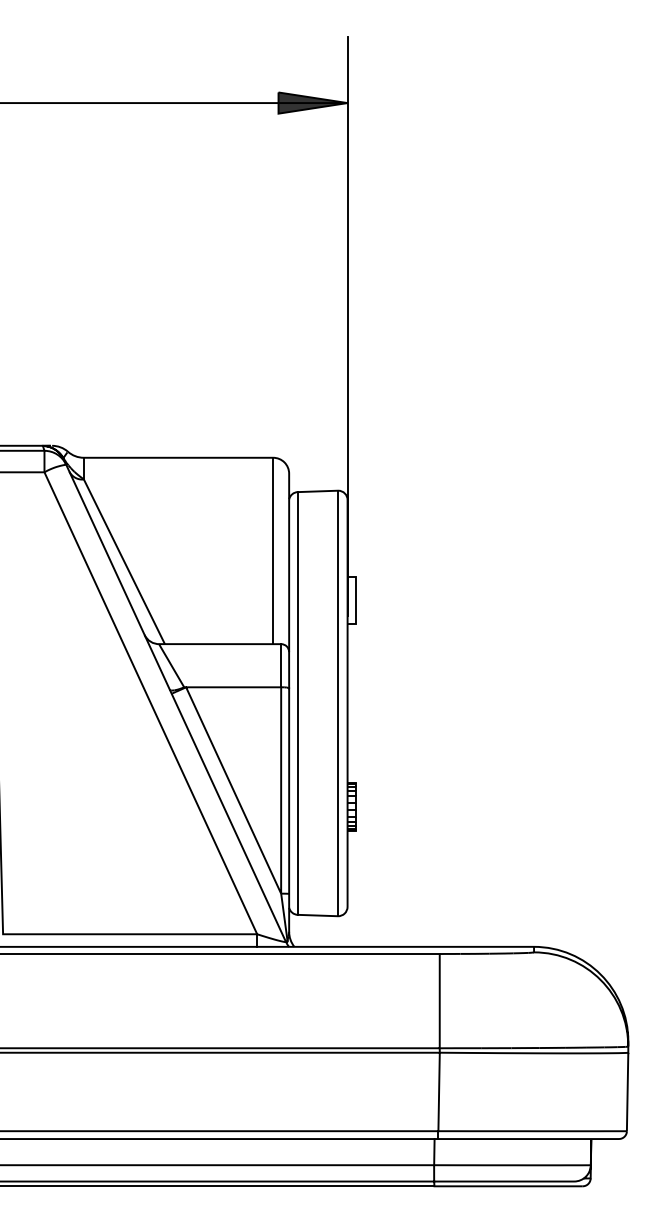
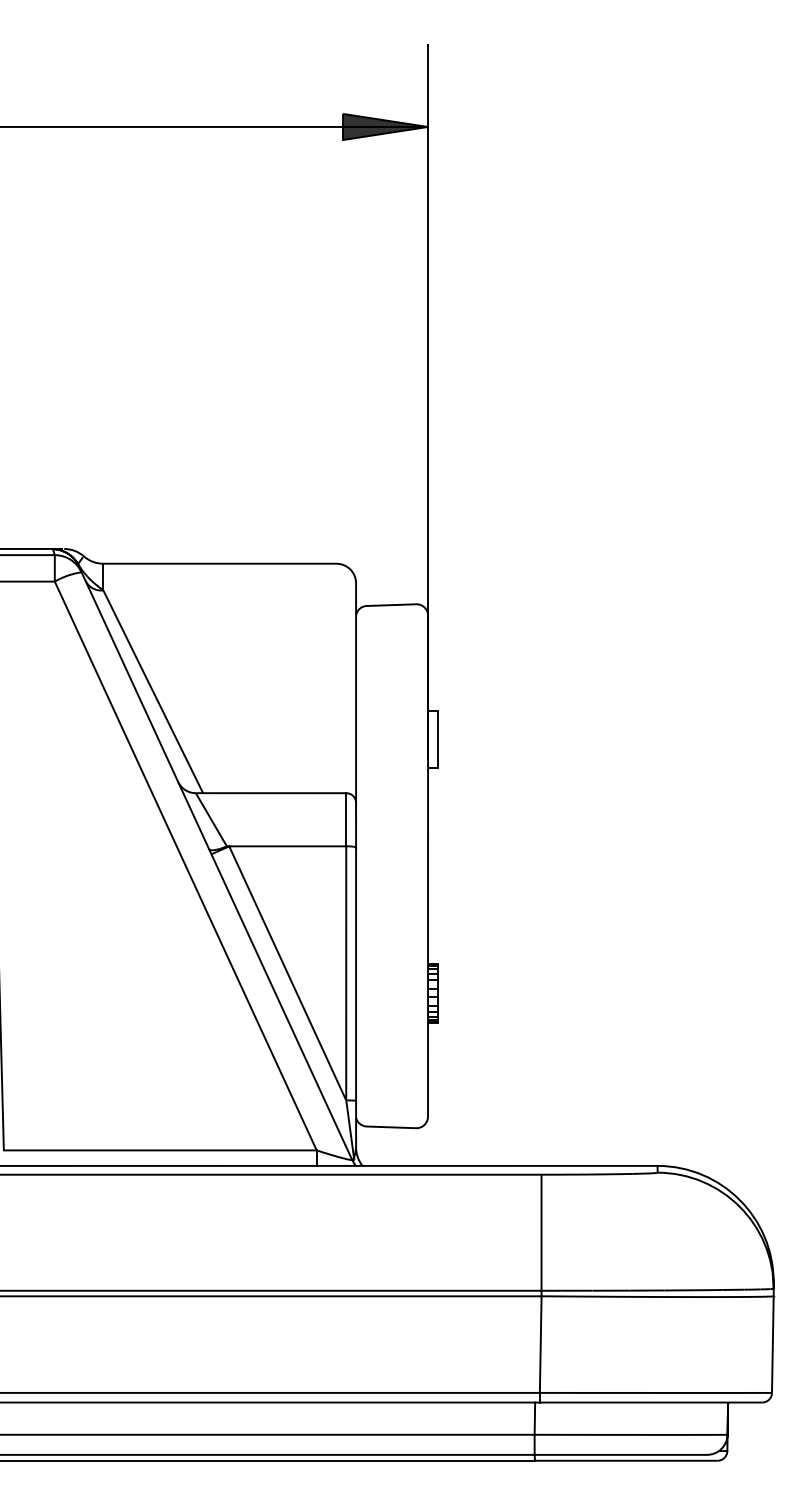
line: (273, 550) -> (336, 677), removed
line: (297, 703) -> (366, 866), removed
line: (337, 703) -> (415, 866), removed

